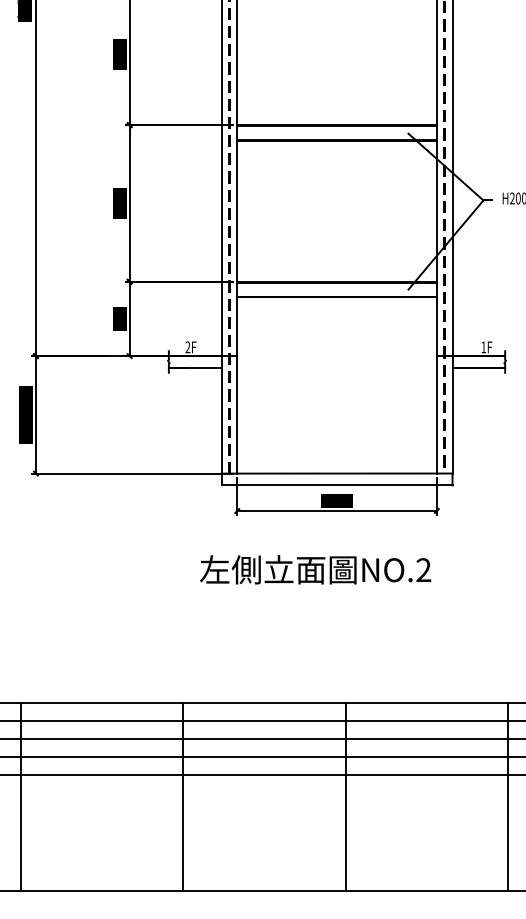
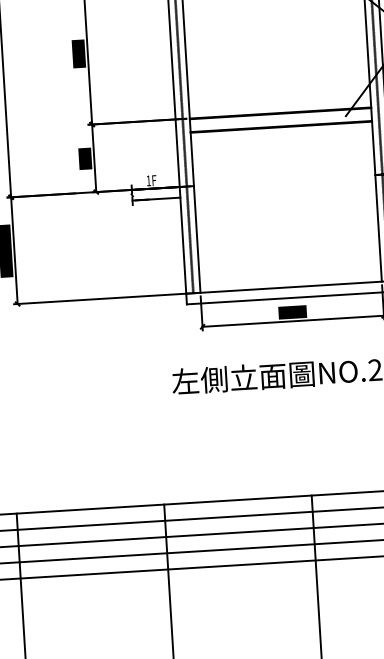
text: (187, 347) -> (148, 181), 2F -> 1F

